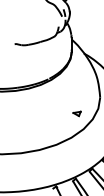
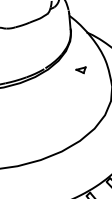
part: (76, 113) -> (80, 70), moved

